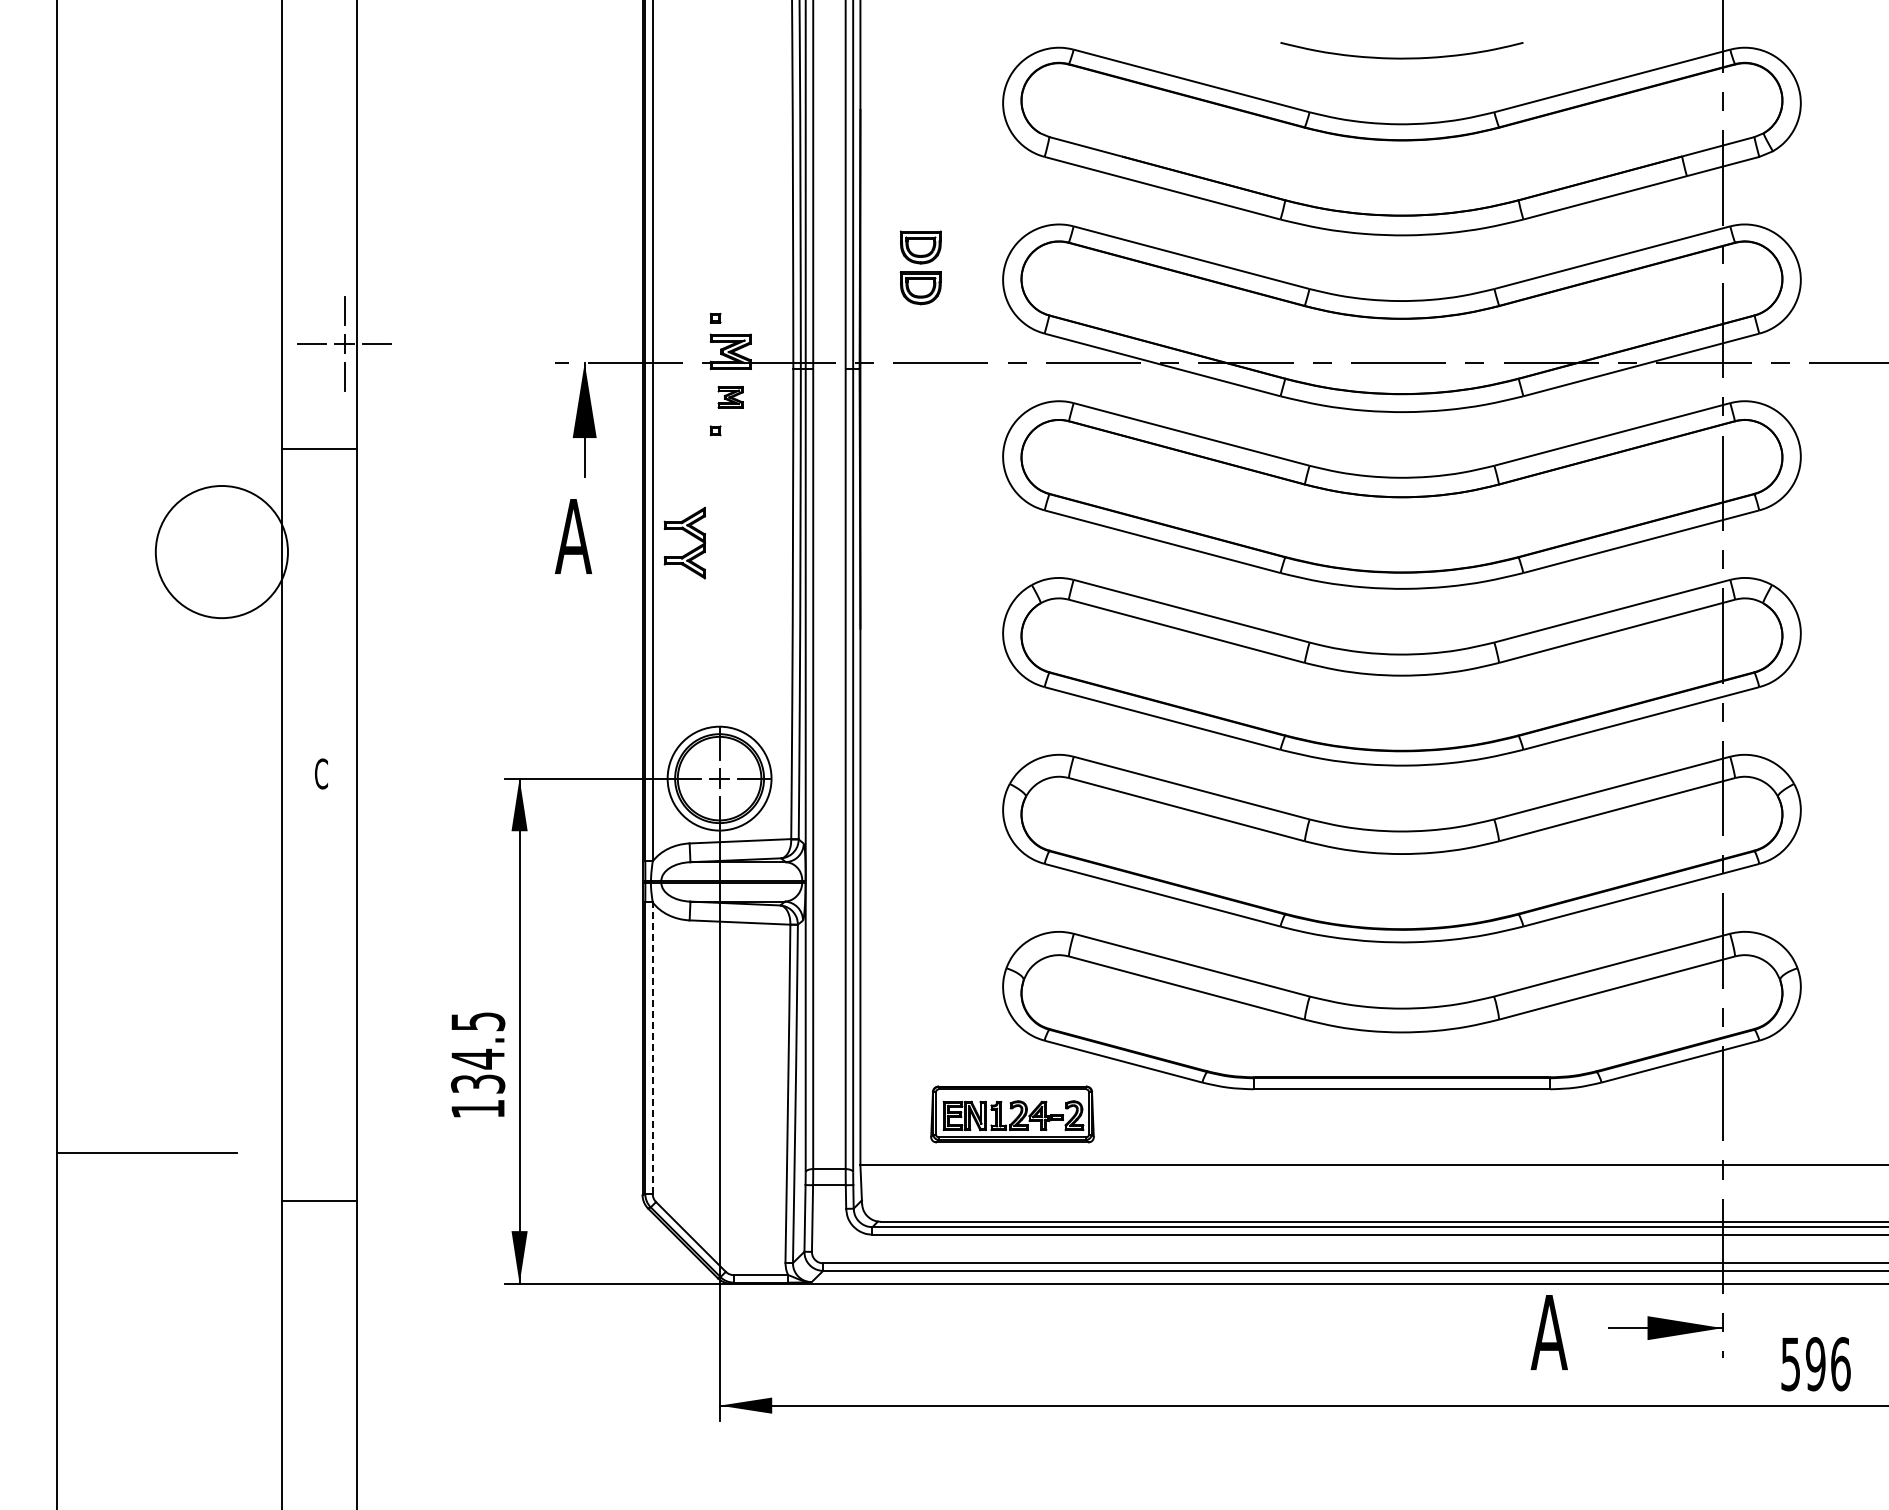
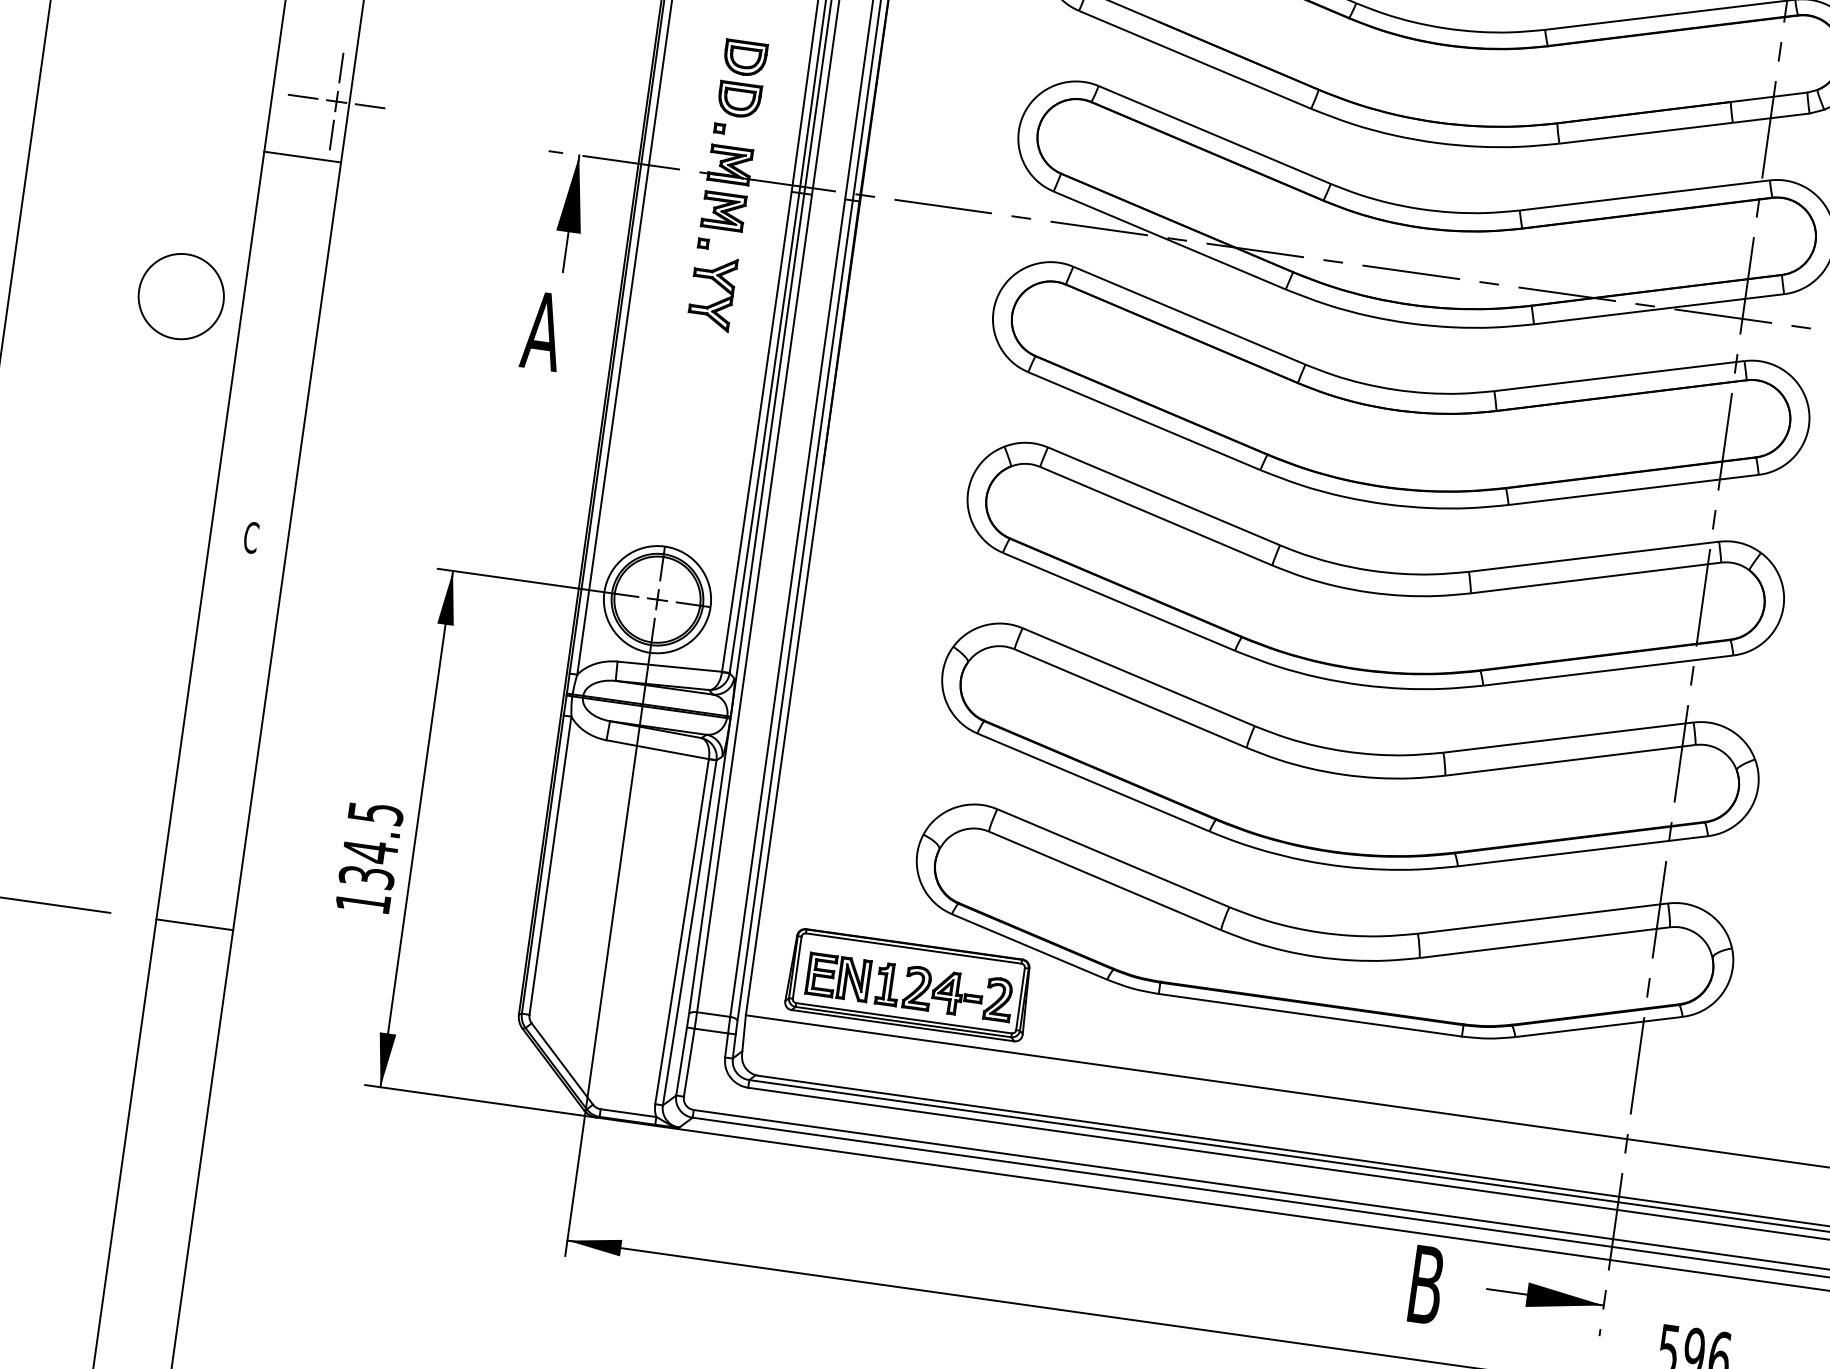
part: (920, 267) -> (742, 78), moved
part: (730, 397) -> (723, 211), size x1.67
line: (319, 448) -> (302, 156), moved
circle: (221, 551) -> (180, 295), size x0.62
part: (689, 551) -> (715, 302), moved
line: (652, 1048) -> (550, 865), dashed -> solid
part: (1012, 1114) -> (908, 985), size x1.43
line: (319, 1200) -> (194, 924), moved
text: (1548, 1332) -> (1425, 1284), A -> B

